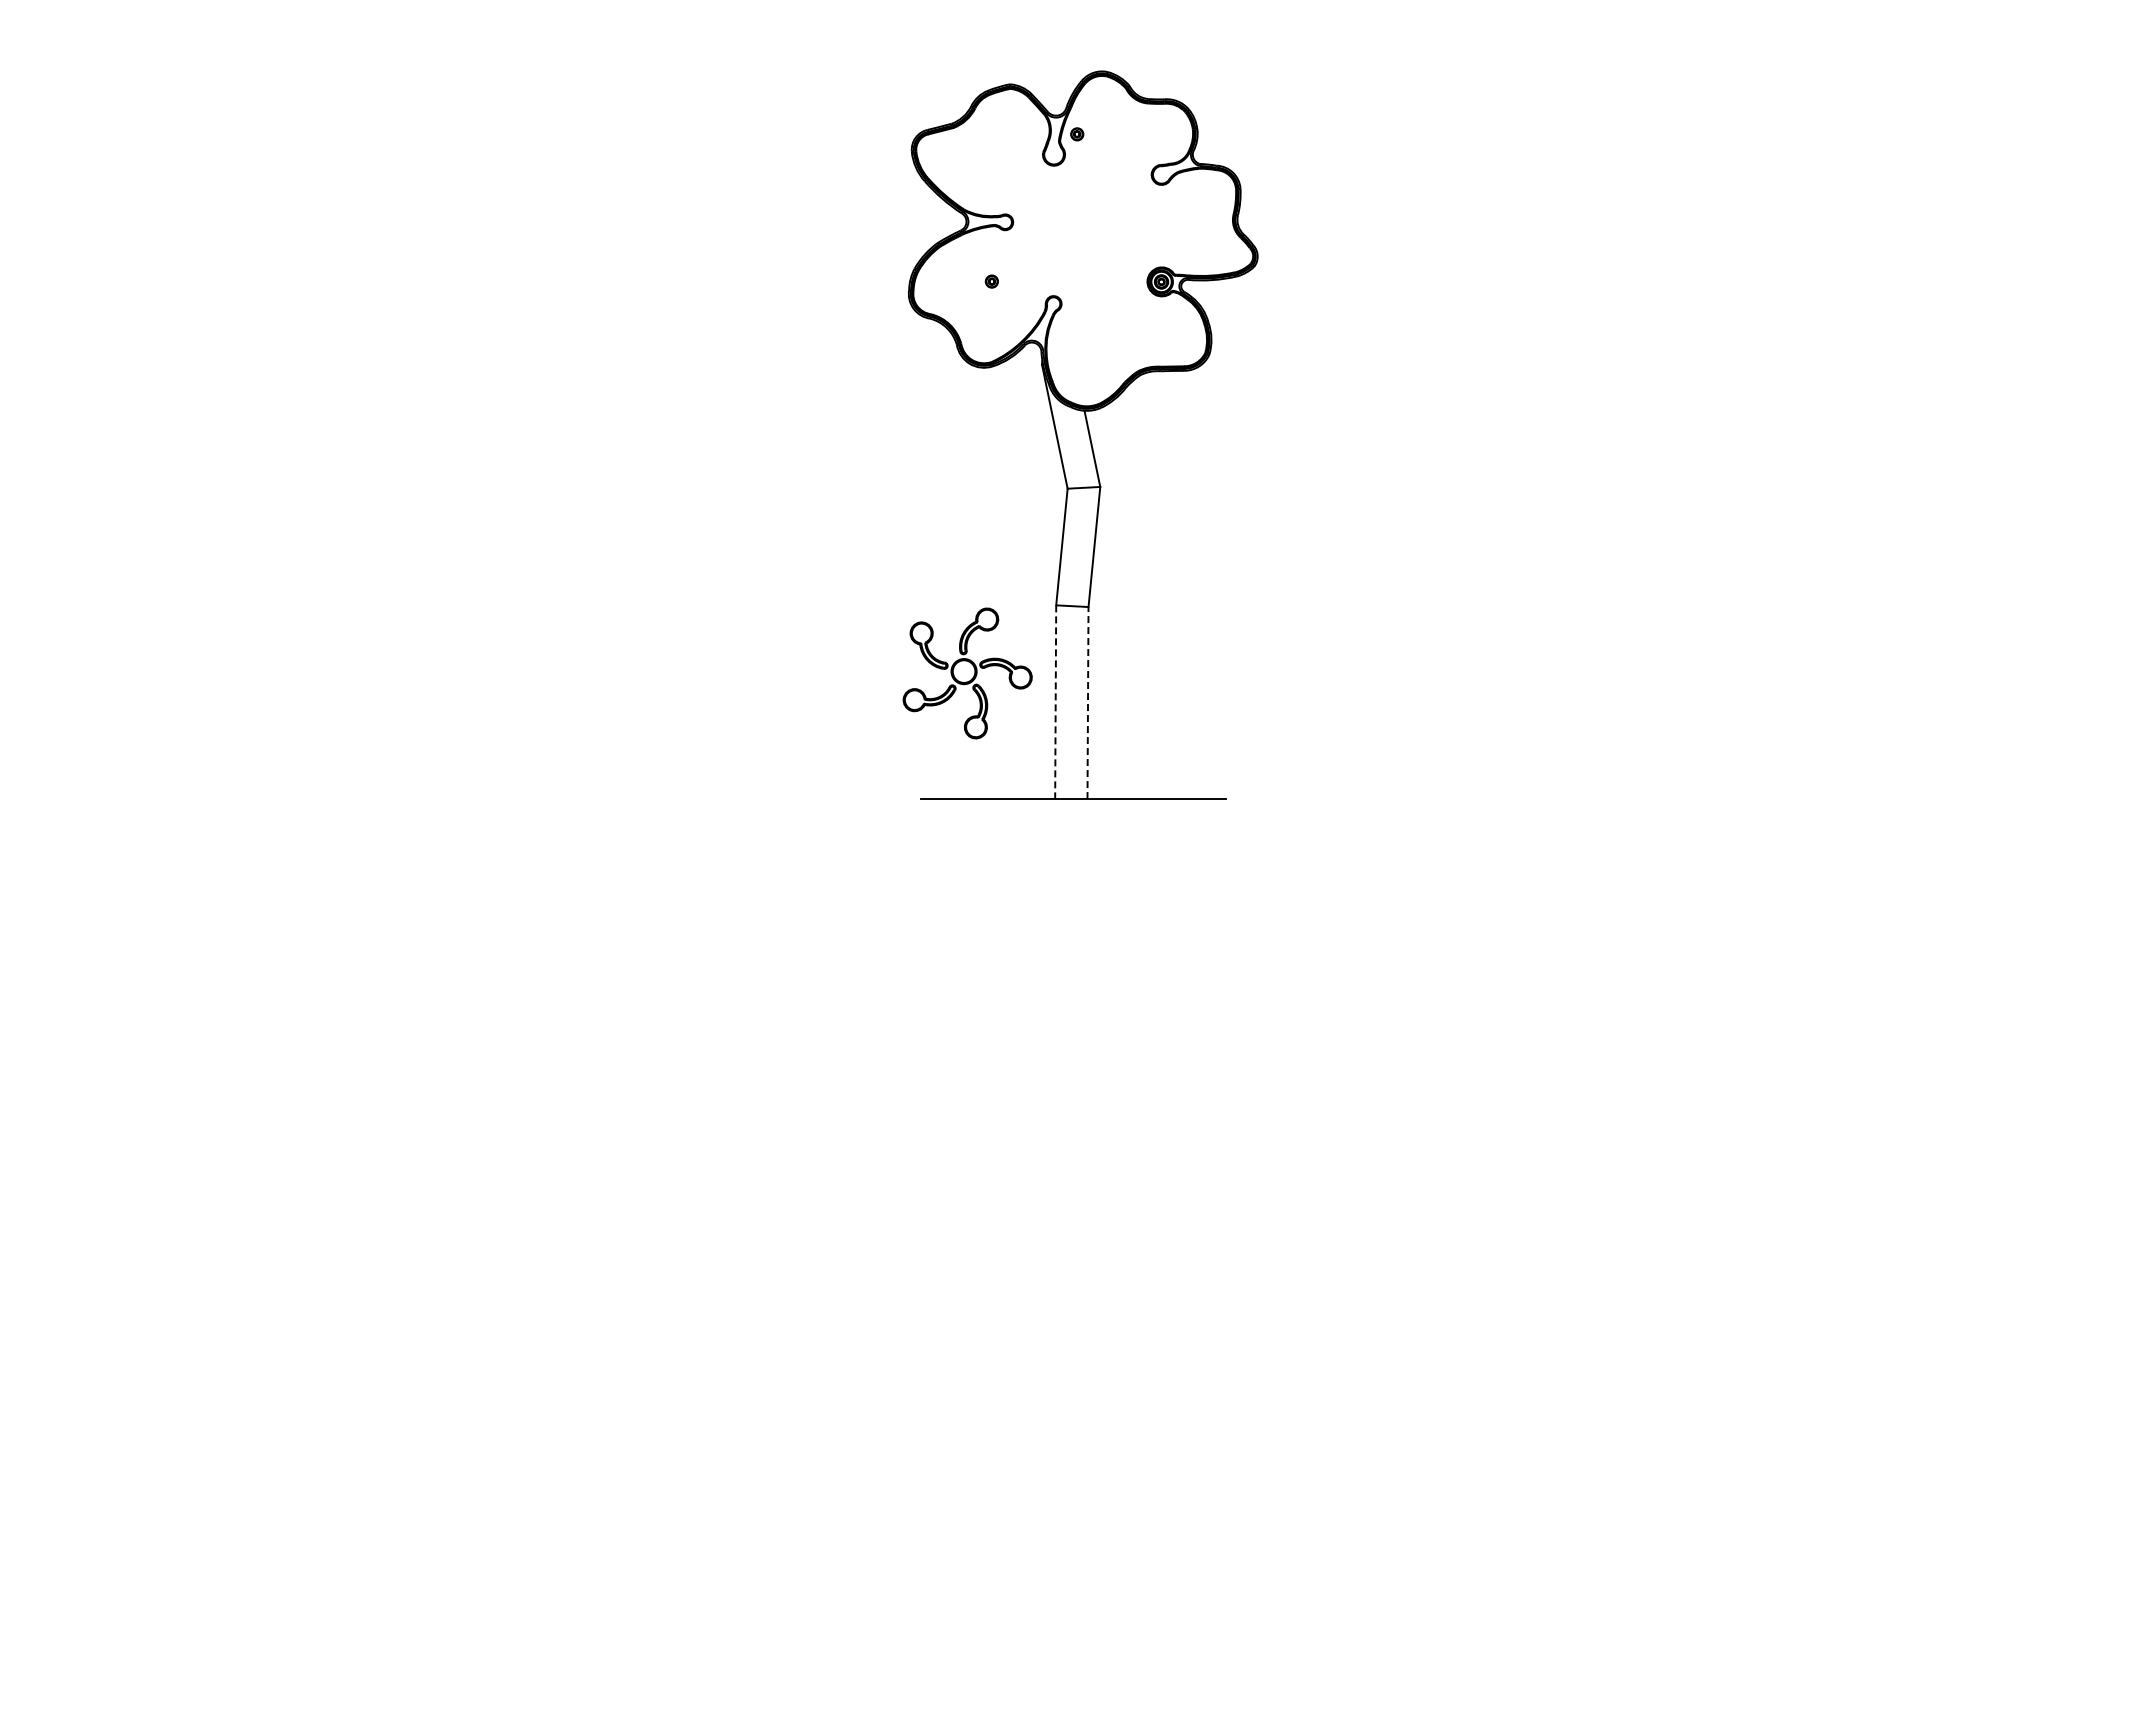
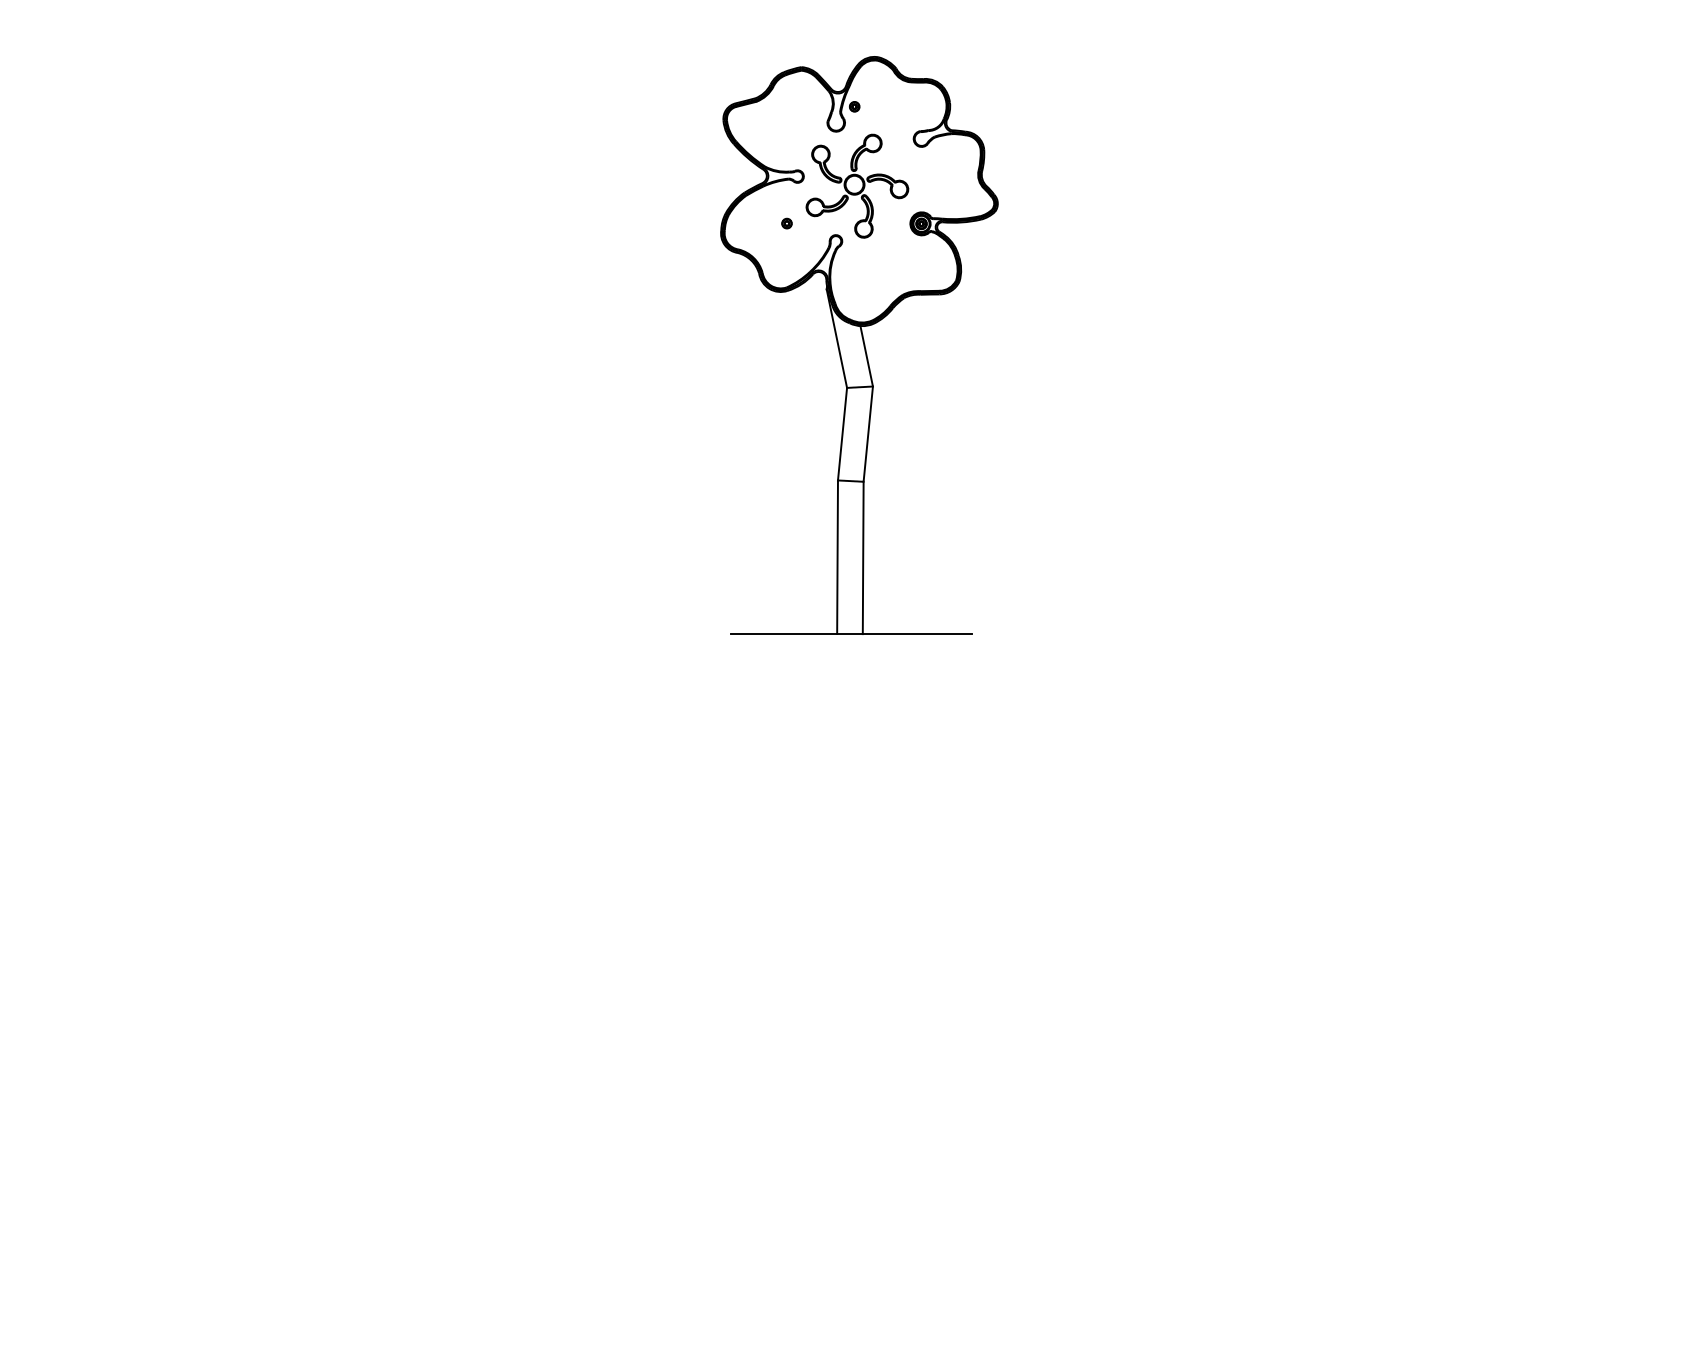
part: (967, 673) -> (857, 186), moved
line: (1055, 702) -> (837, 557), dashed -> solid
line: (1088, 702) -> (863, 557), dashed -> solid

